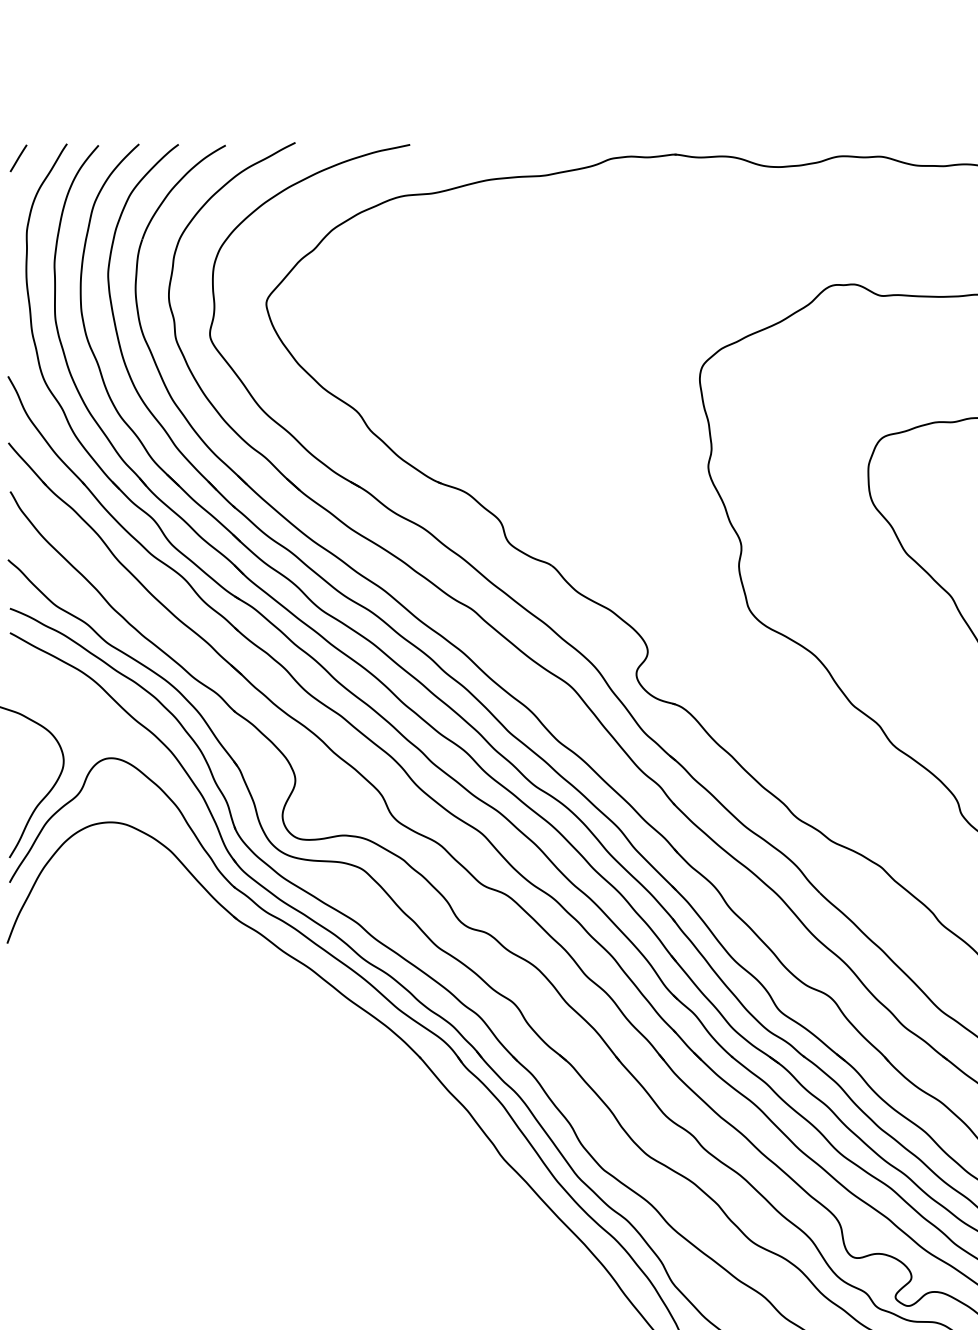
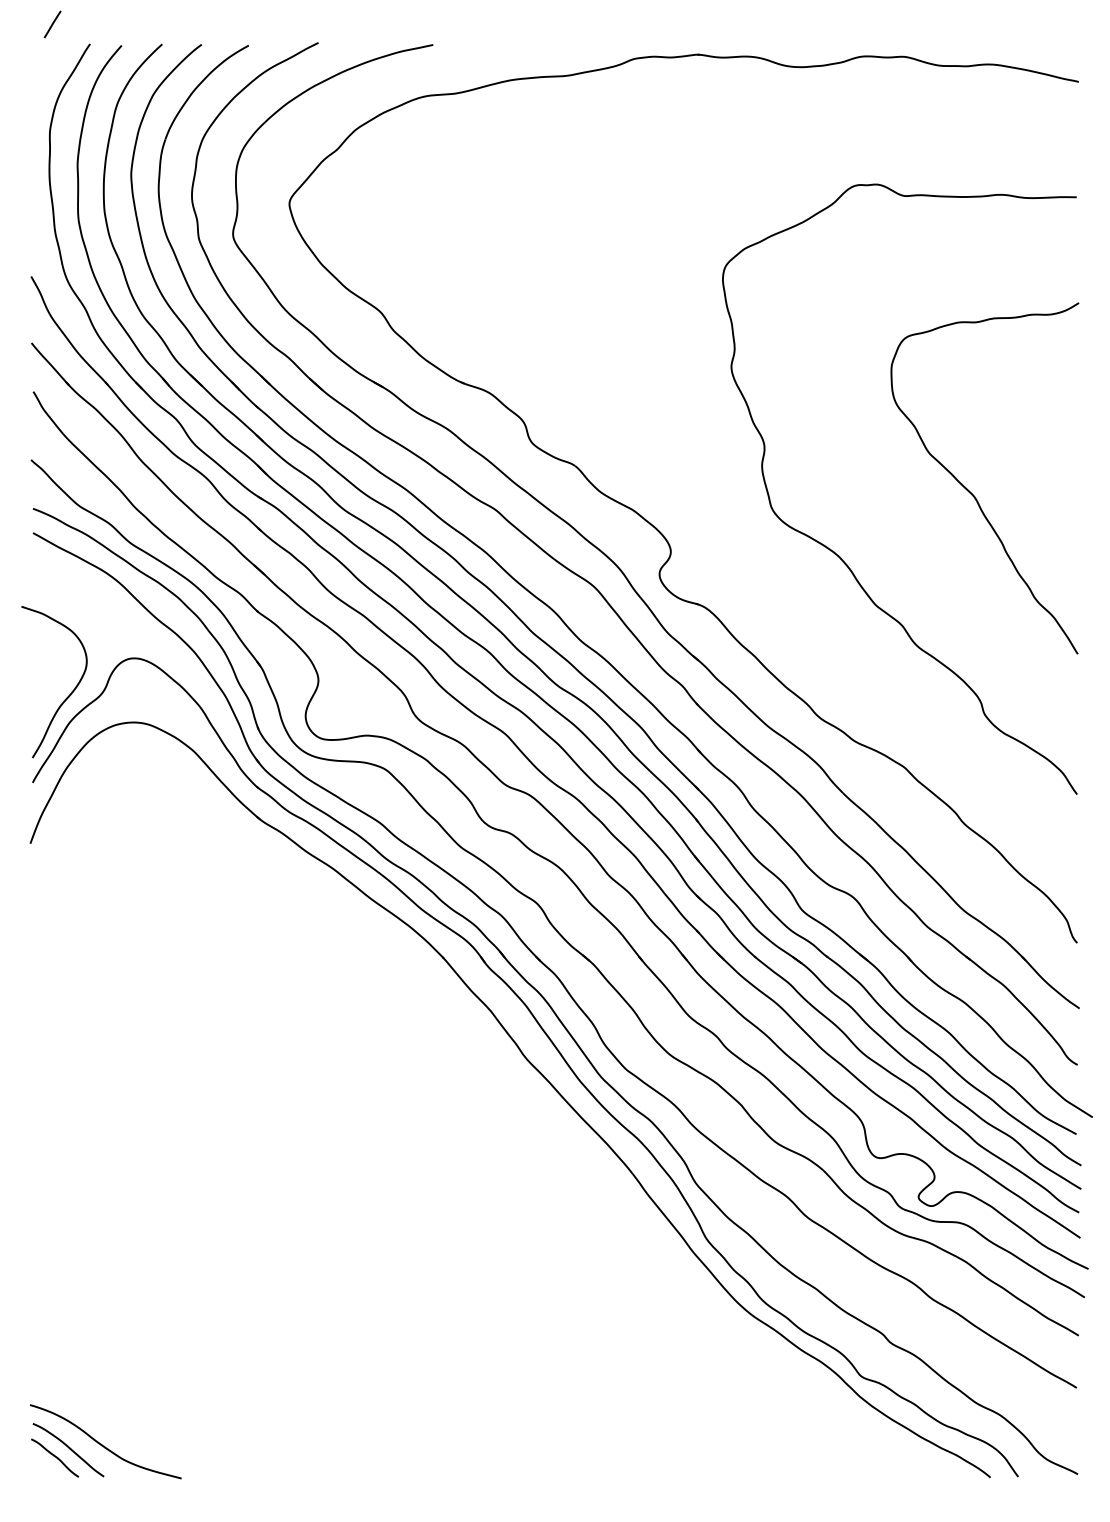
line: (18, 158) -> (52, 24), moved

